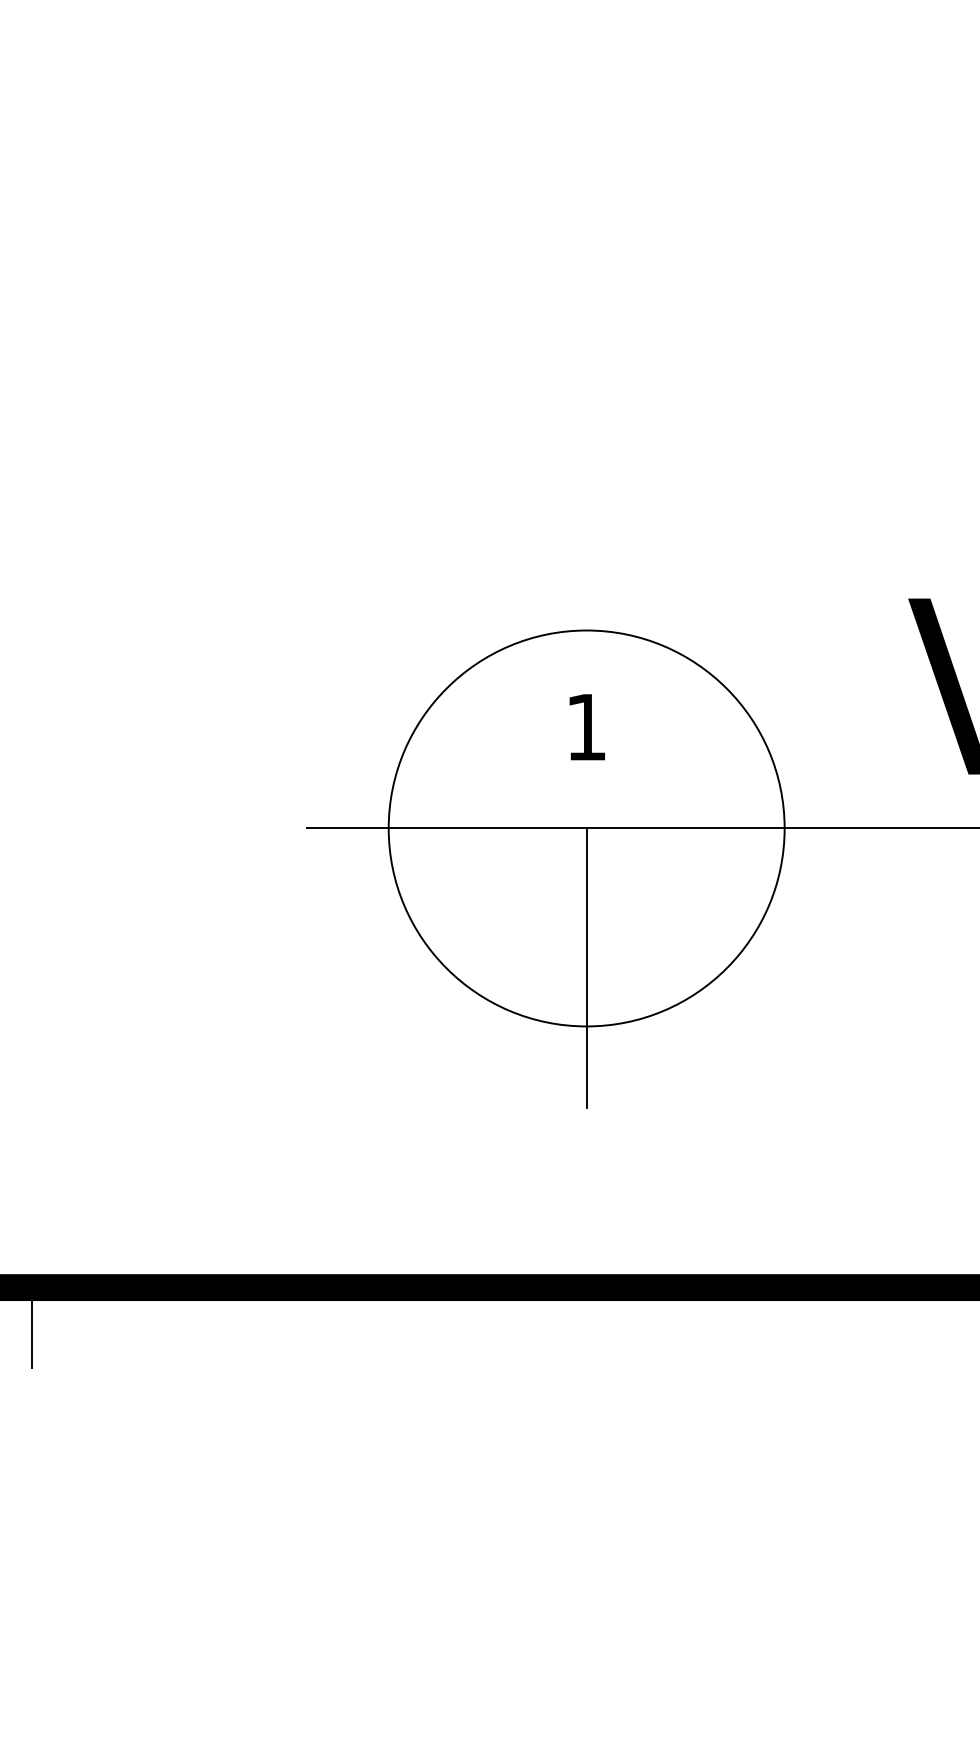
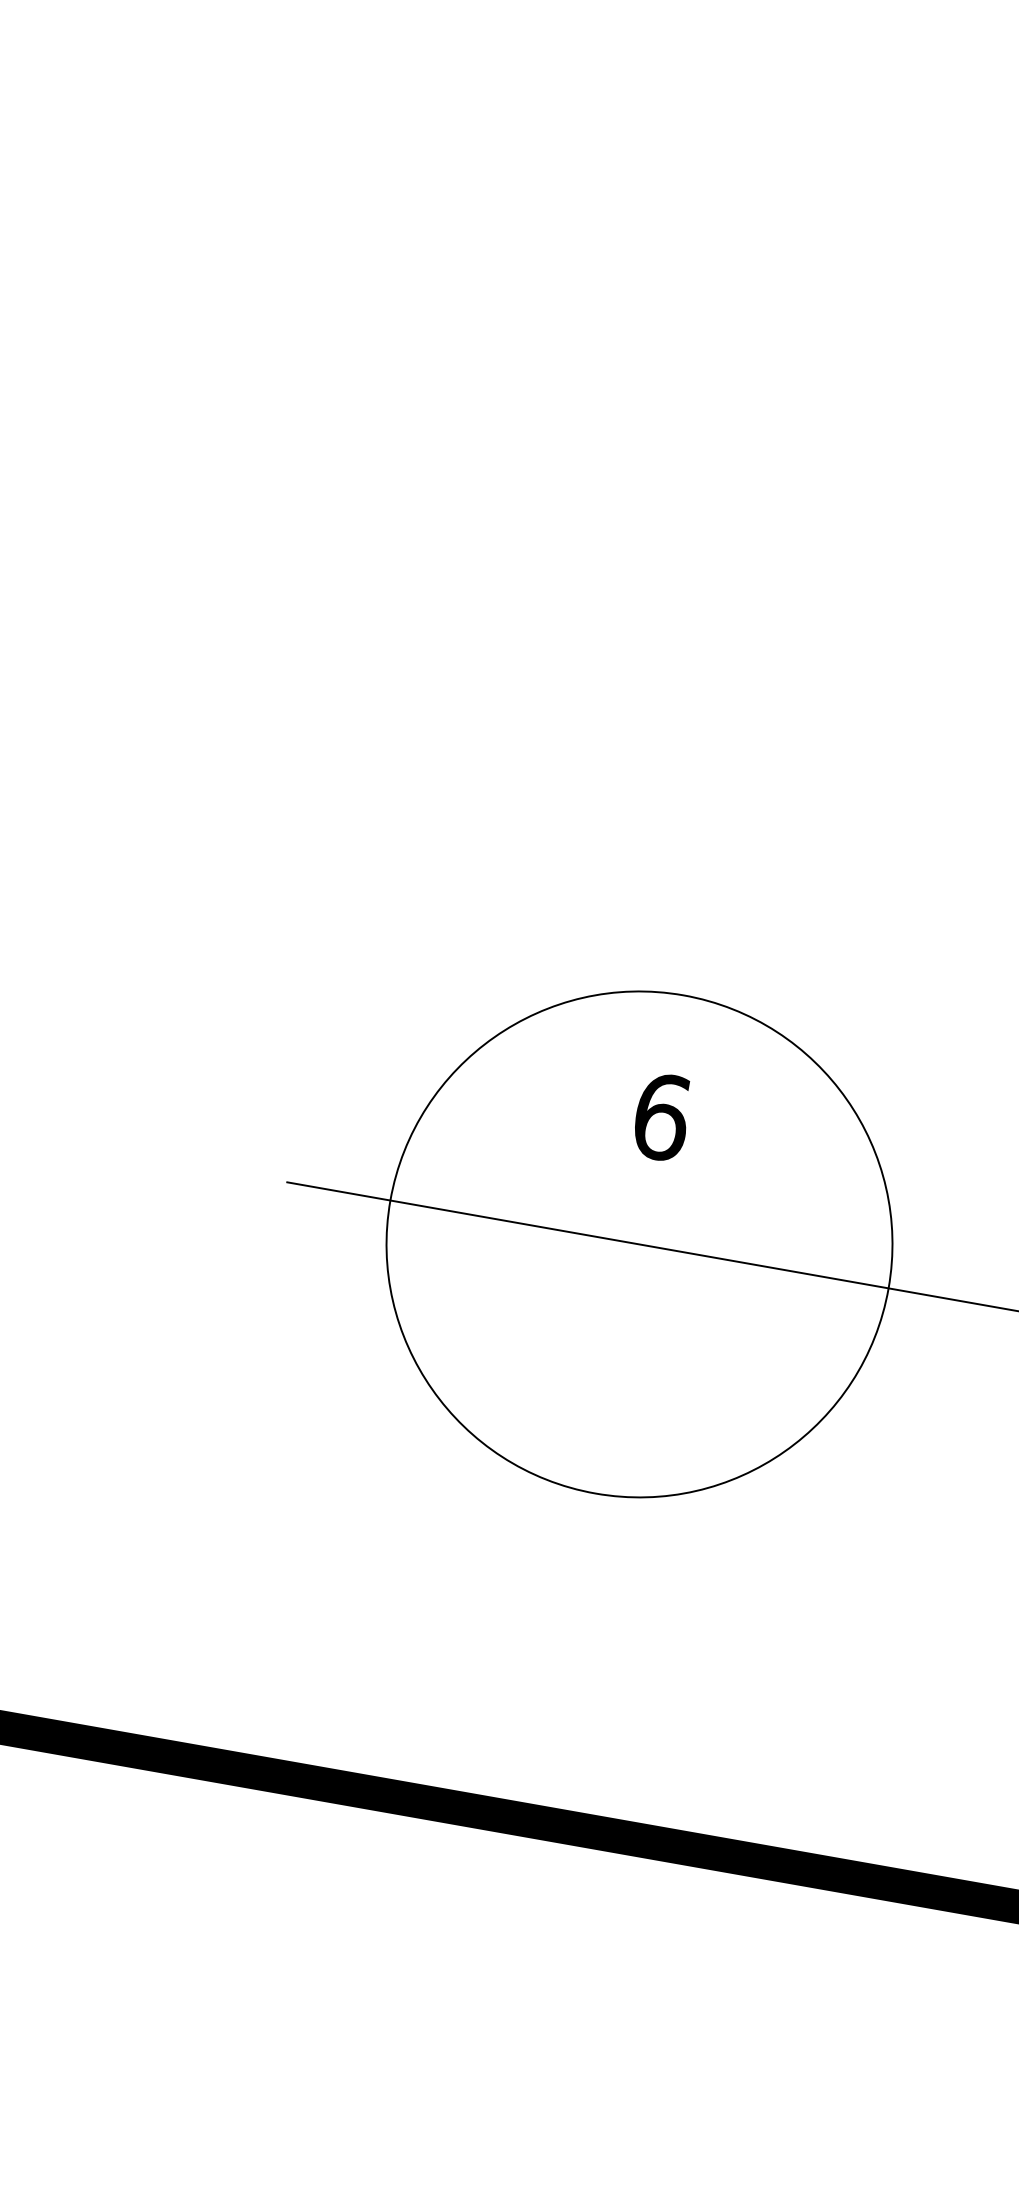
text: (586, 727) -> (661, 1117), 1 -> 6
line: (586, 968) -> (608, 1420), removed

